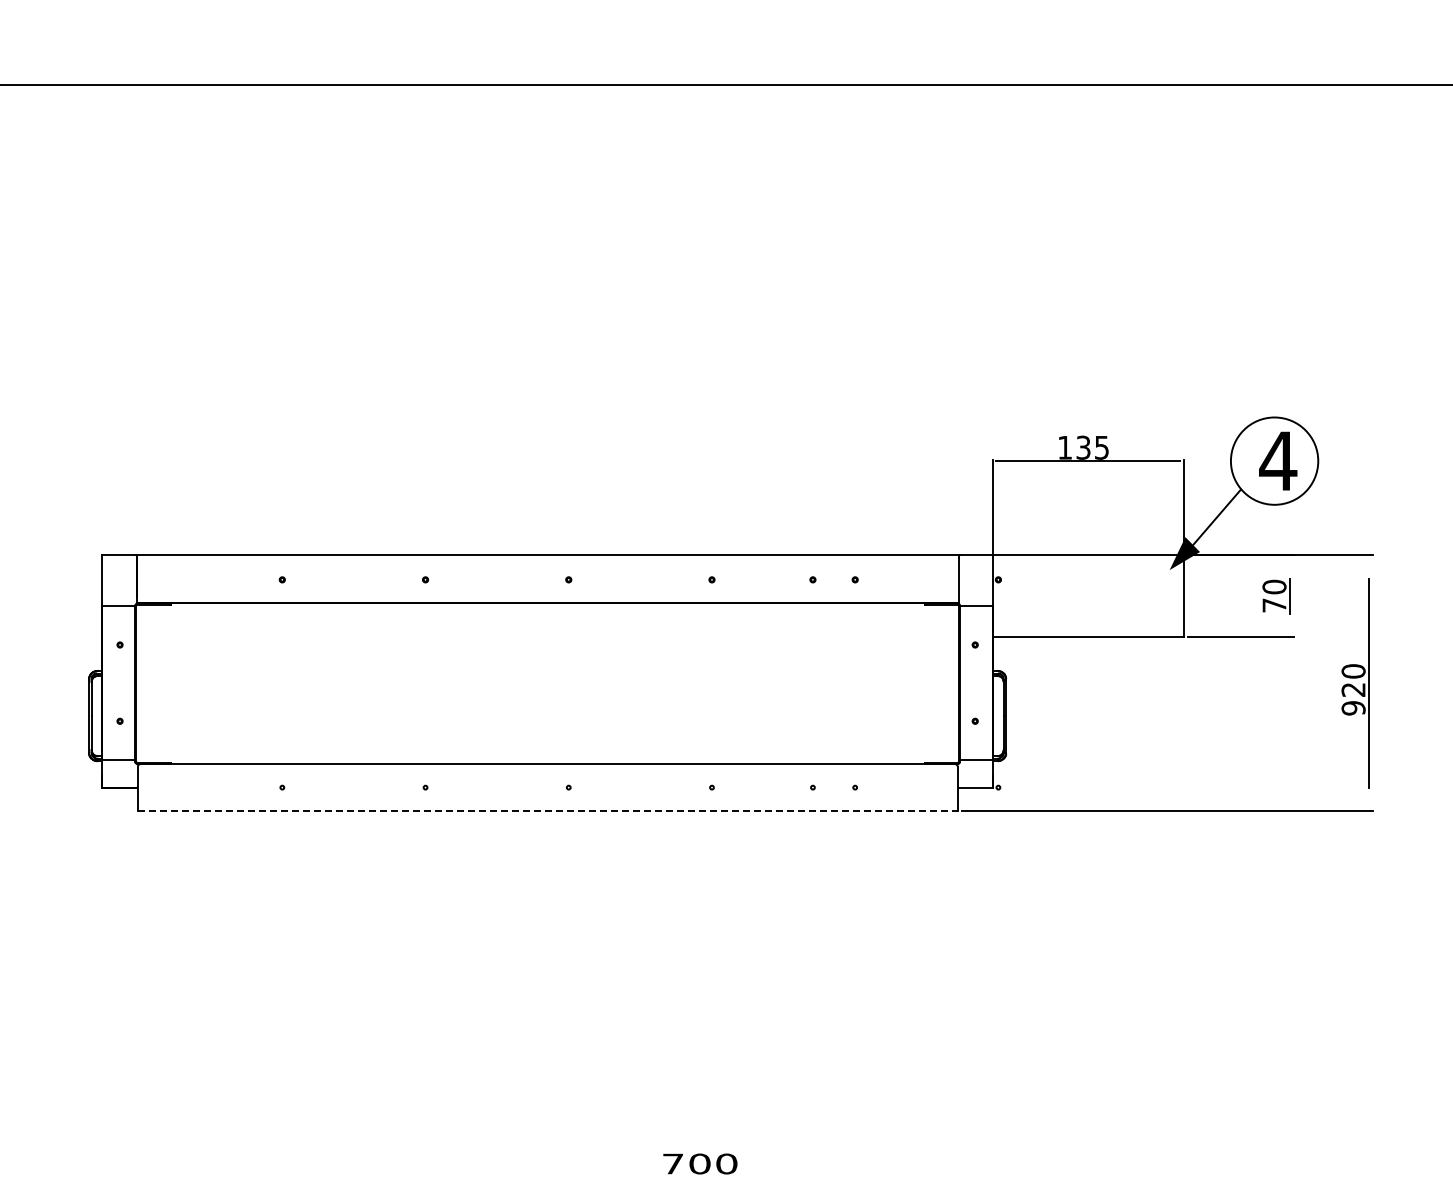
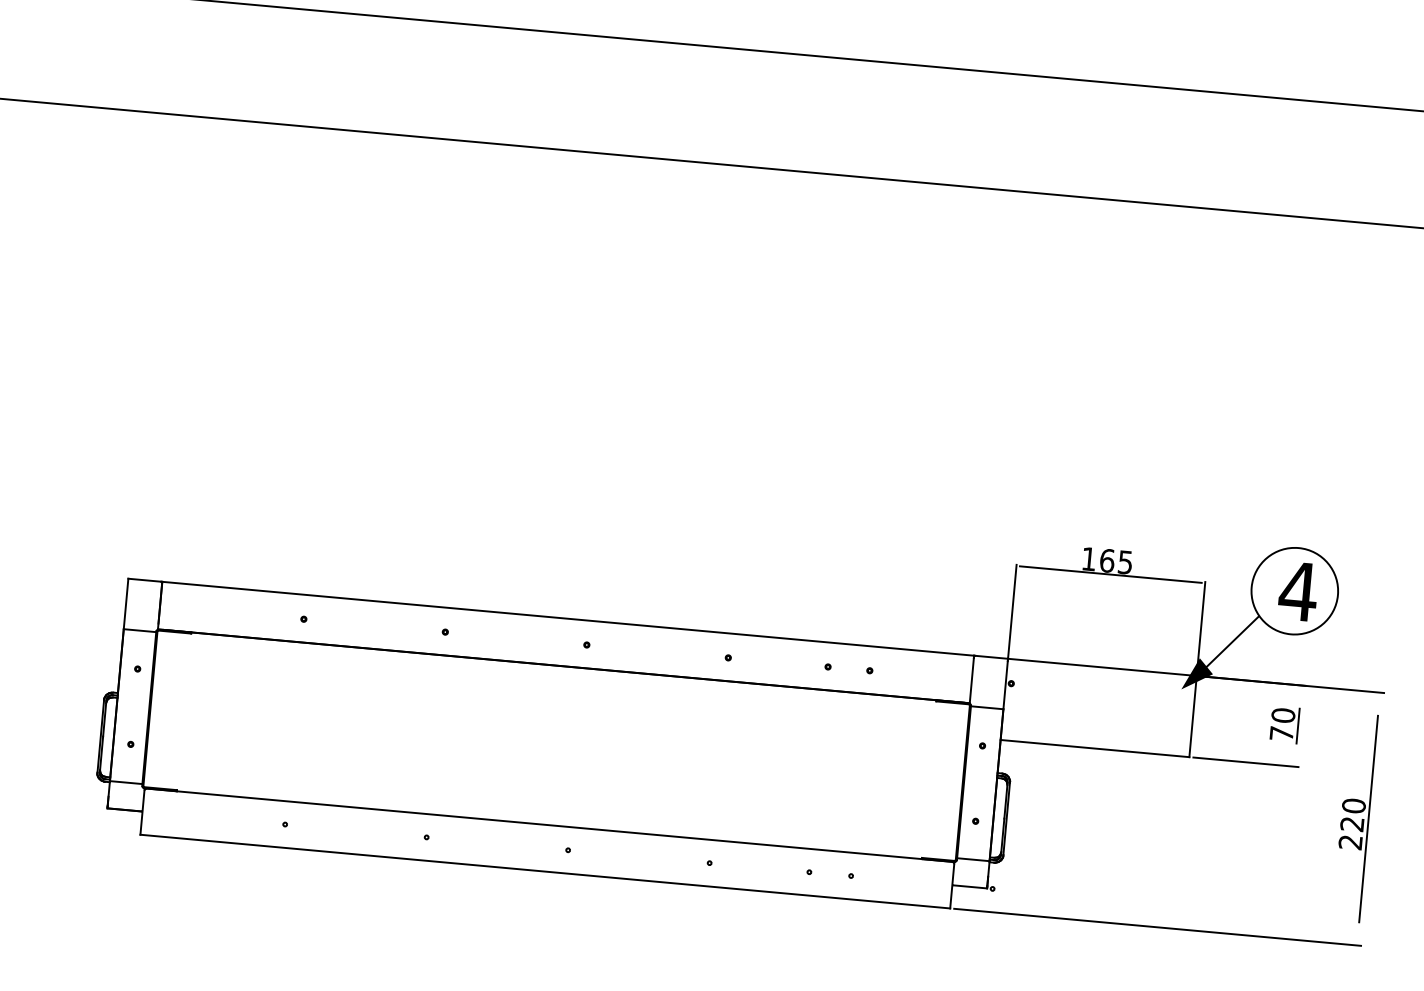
text: (1083, 447) -> (1107, 560), 135 -> 165
text: (1353, 708) -> (1350, 842), 920 -> 220
line: (547, 811) -> (545, 871), dashed -> solid

